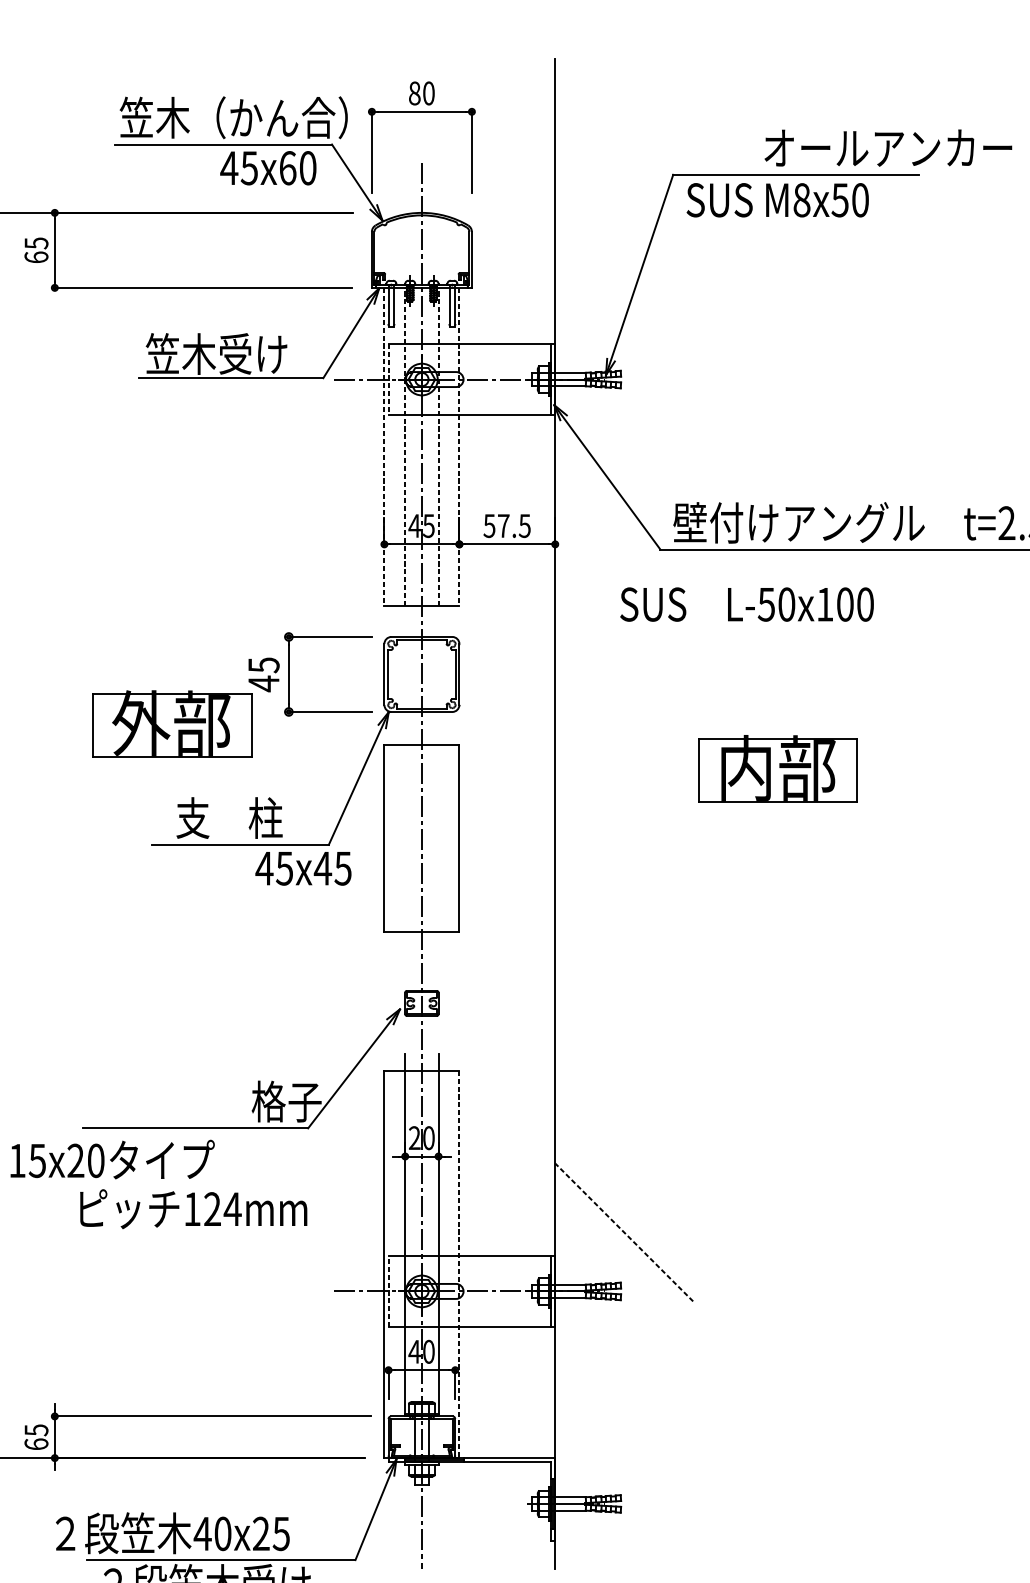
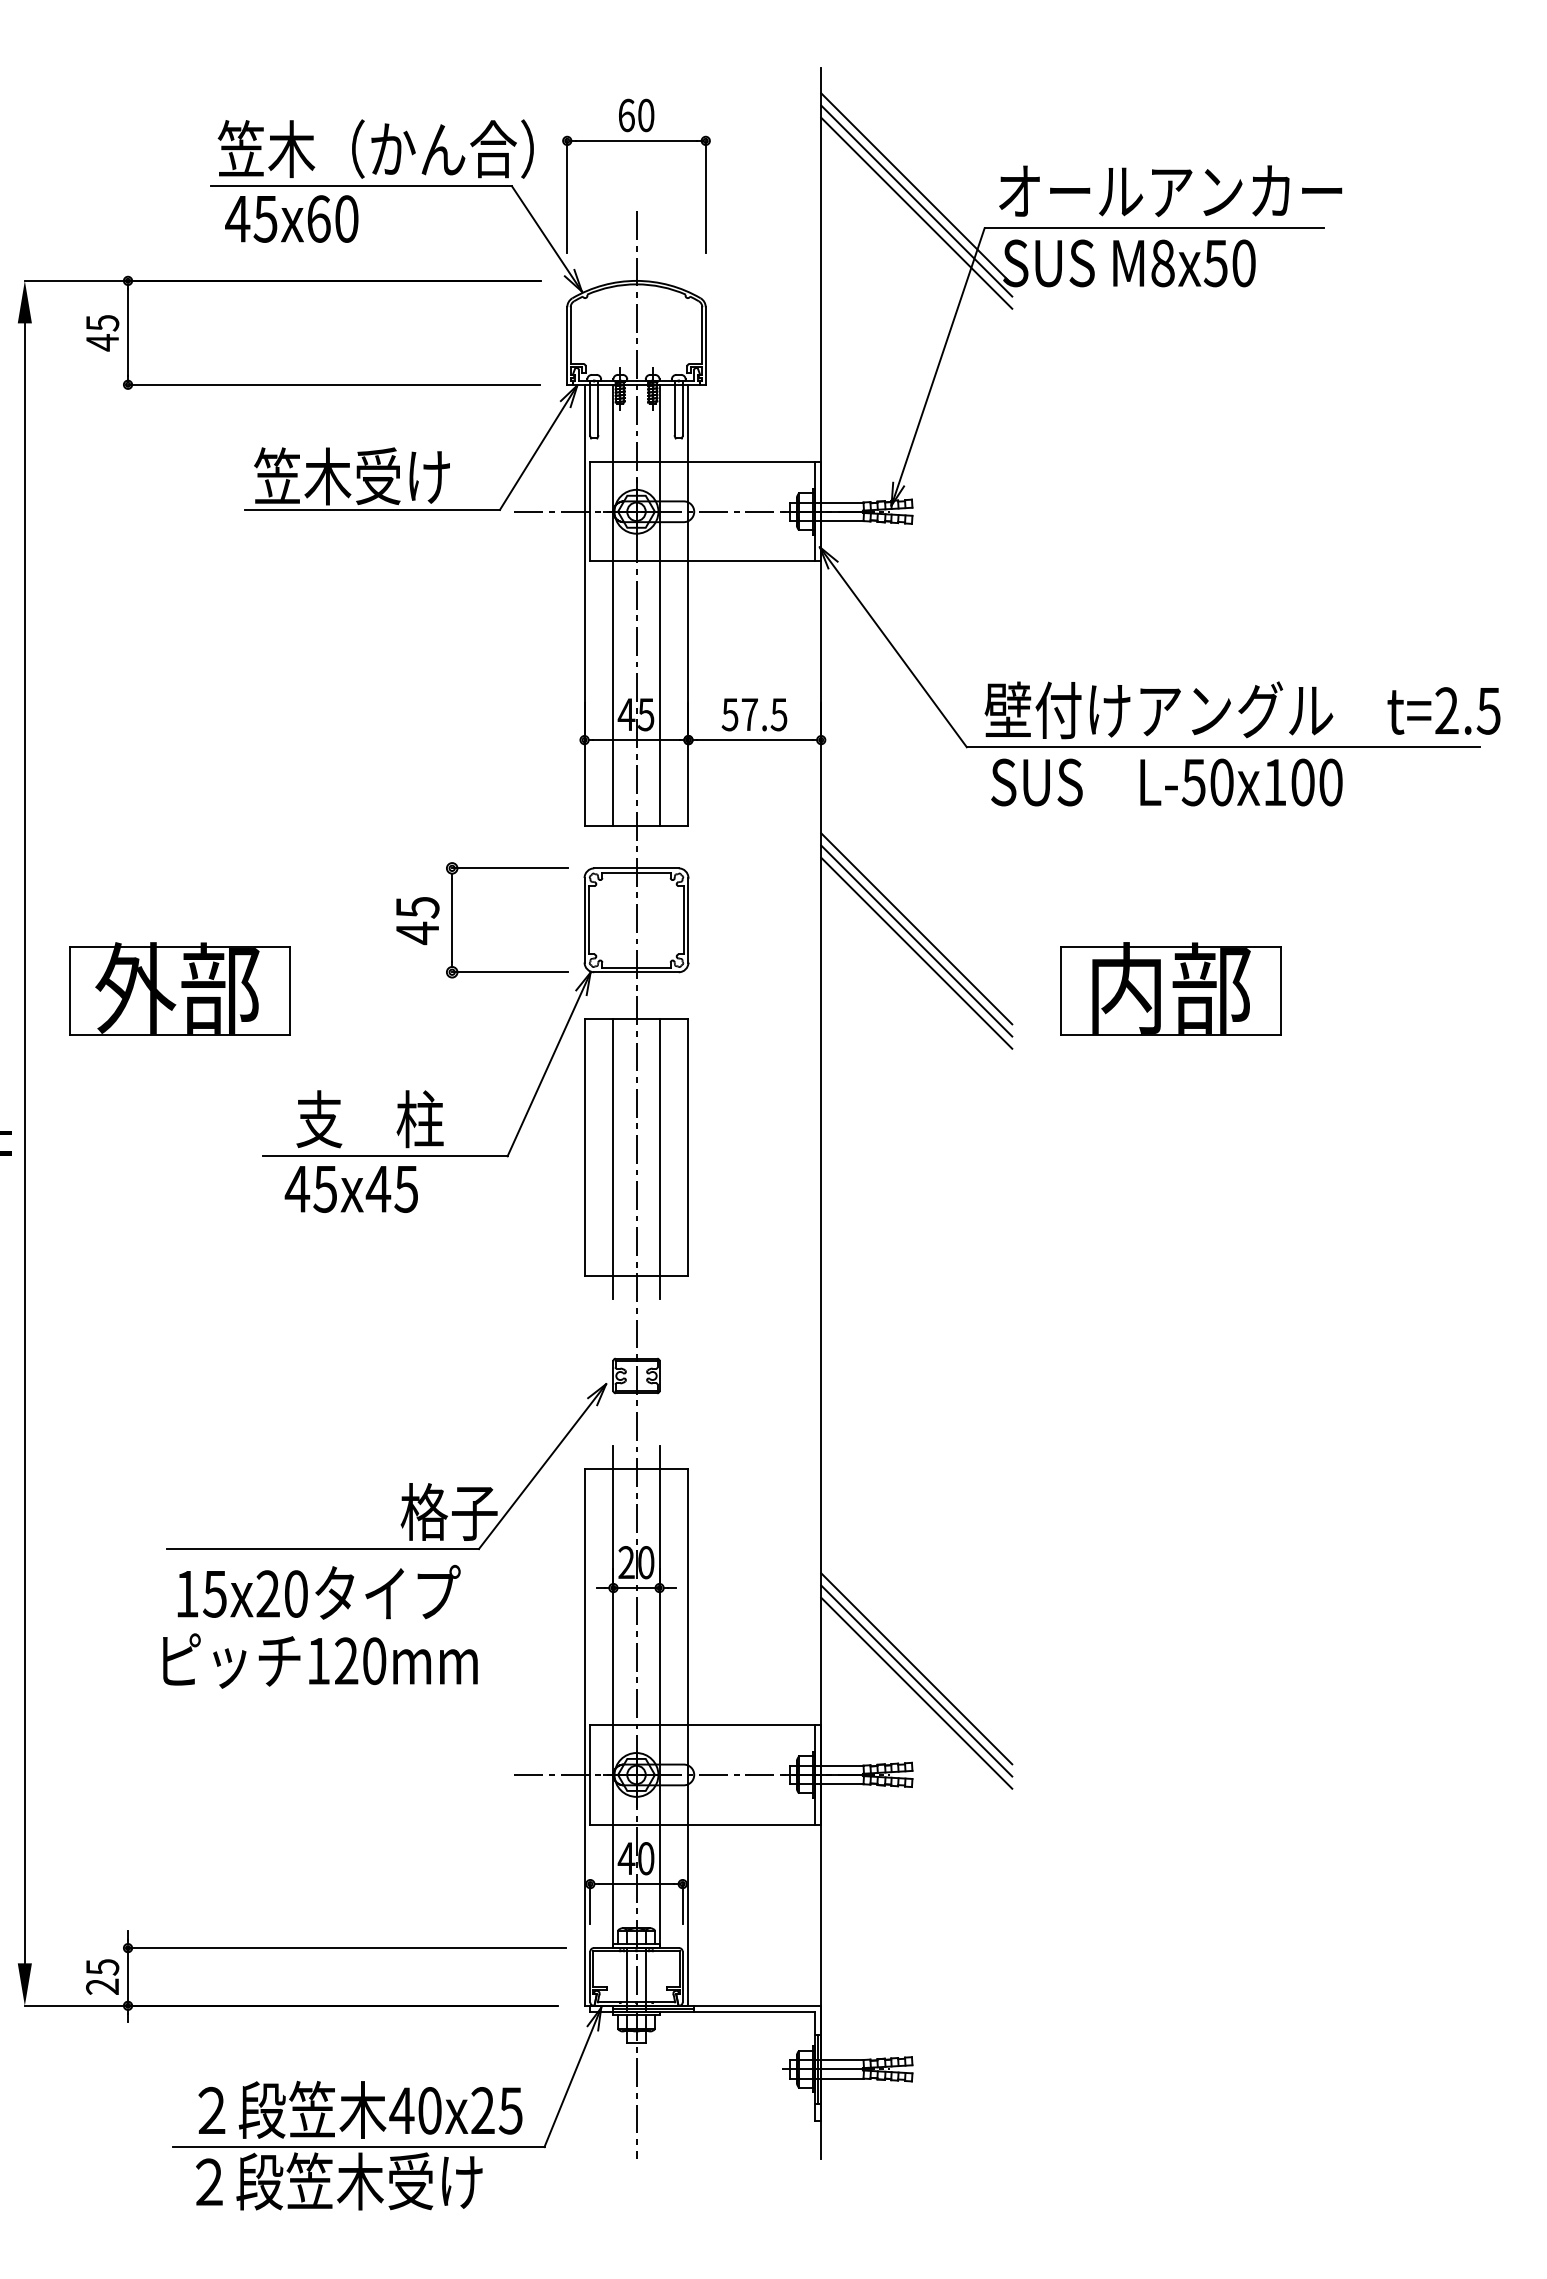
text: (414, 93) -> (626, 115), 80 -> 60
line: (624, 146) -> (916, 188), added
text: (888, 148) -> (1170, 191), moved
line: (624, 154) -> (916, 200), added
line: (624, 163) -> (916, 212), added
text: (268, 167) -> (291, 218), moved
text: (36, 257) -> (102, 342), 65 -> 45
line: (388, 379) -> (590, 511), dashed -> solid
line: (405, 446) -> (613, 604), dashed -> solid
line: (438, 446) -> (659, 604), dashed -> solid
line: (384, 447) -> (584, 605), dashed -> solid
line: (459, 447) -> (688, 605), dashed -> solid
text: (746, 604) -> (1166, 782), moved
line: (624, 680) -> (916, 928), added
line: (624, 689) -> (916, 940), added
line: (624, 697) -> (916, 952), added
part: (172, 723) -> (179, 988), moved
part: (777, 768) -> (1170, 988), moved
line: (405, 846) -> (613, 1158), added
line: (438, 846) -> (659, 1158), added
text: (302, 868) -> (350, 1189), moved
text: (112, 1159) -> (318, 1592), moved
text: (232, 1209) -> (374, 1661), 124mm -> 120mm
line: (624, 1214) -> (916, 1668), added
line: (624, 1223) -> (916, 1680), added
line: (624, 1231) -> (916, 1692), dashed -> solid
line: (459, 1264) -> (688, 1737), dashed -> solid
line: (388, 1291) -> (590, 1774), dashed -> solid
text: (36, 1444) -> (102, 1986), 65 -> 25
text: (172, 1532) -> (360, 2109), moved

